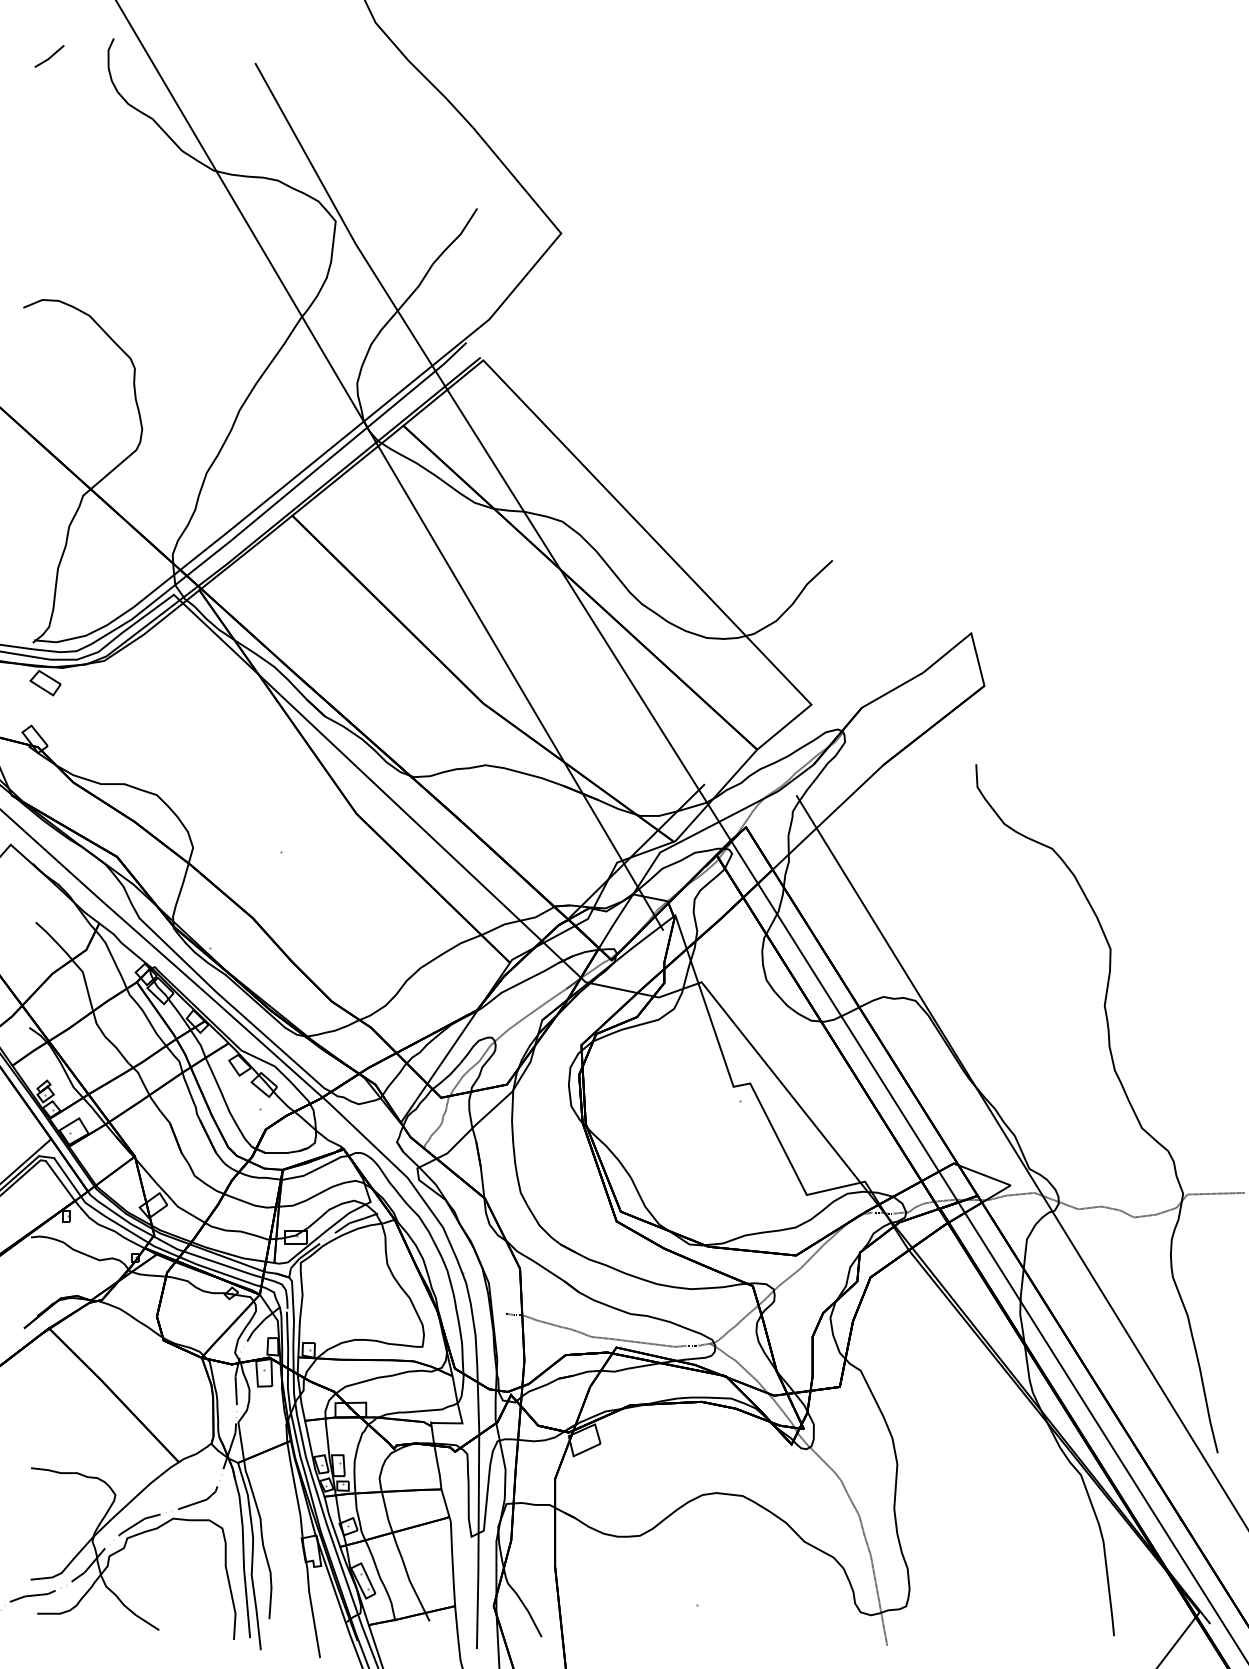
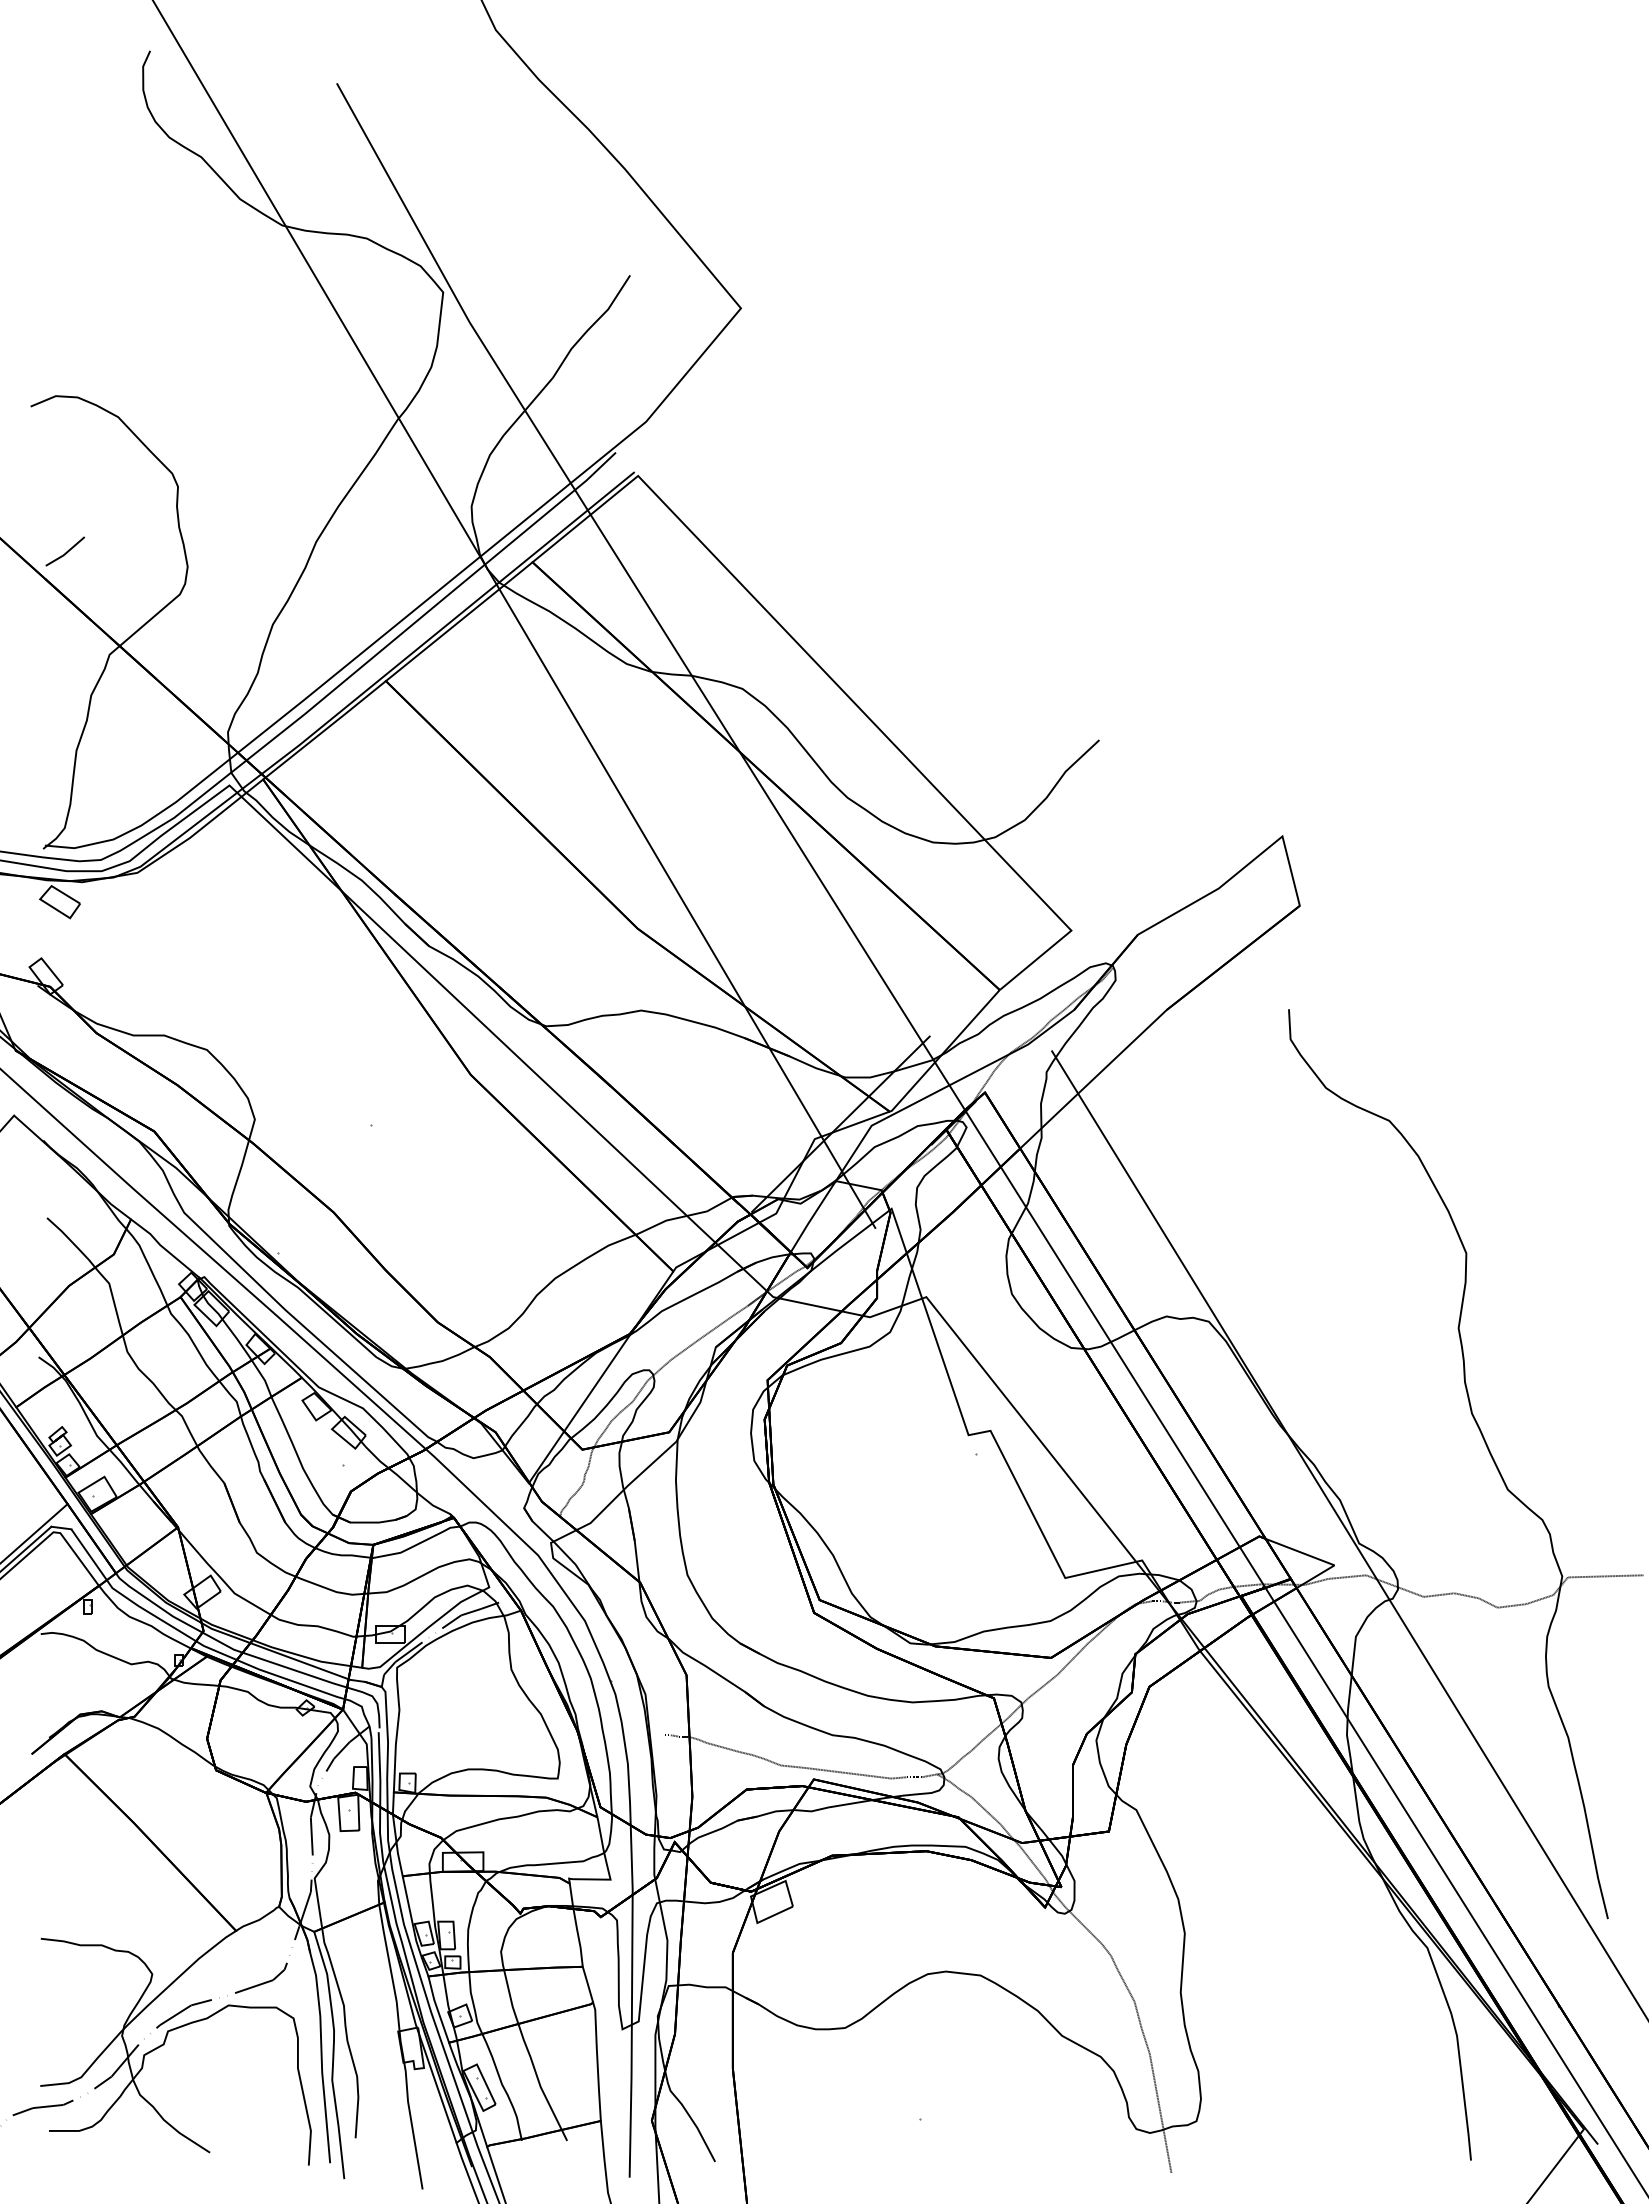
line: (50, 56) -> (66, 551), moved

